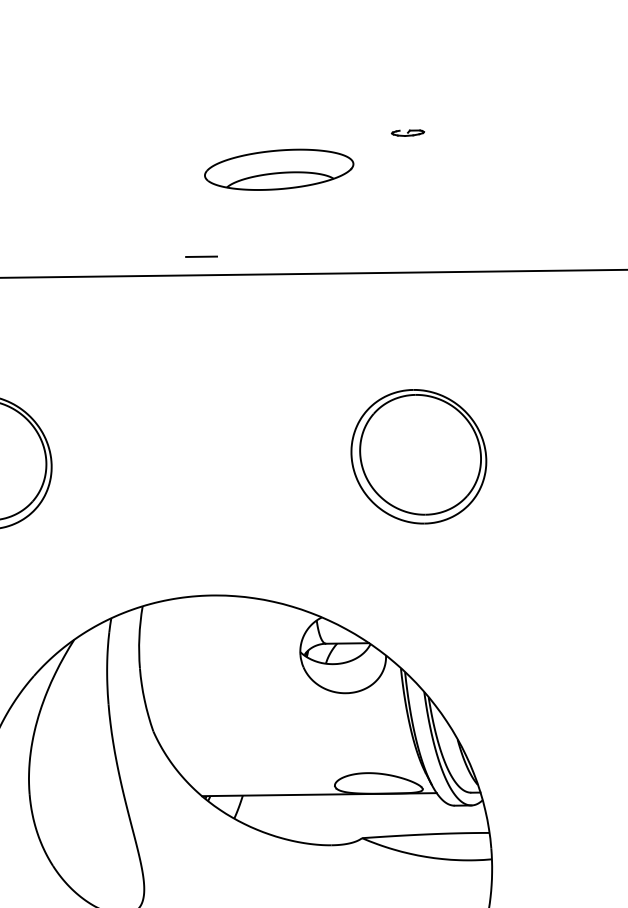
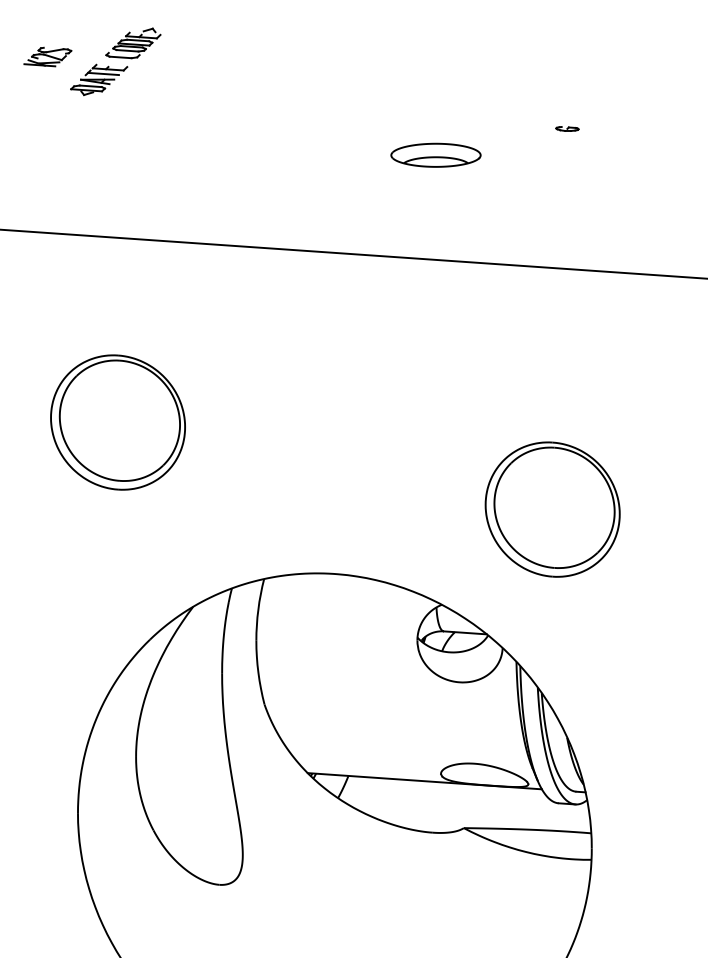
part: (408, 132) -> (567, 128), size x0.7
part: (278, 170) -> (435, 155), size x0.6
line: (201, 256) -> (351, 235), removed
part: (418, 456) -> (552, 509), moved

